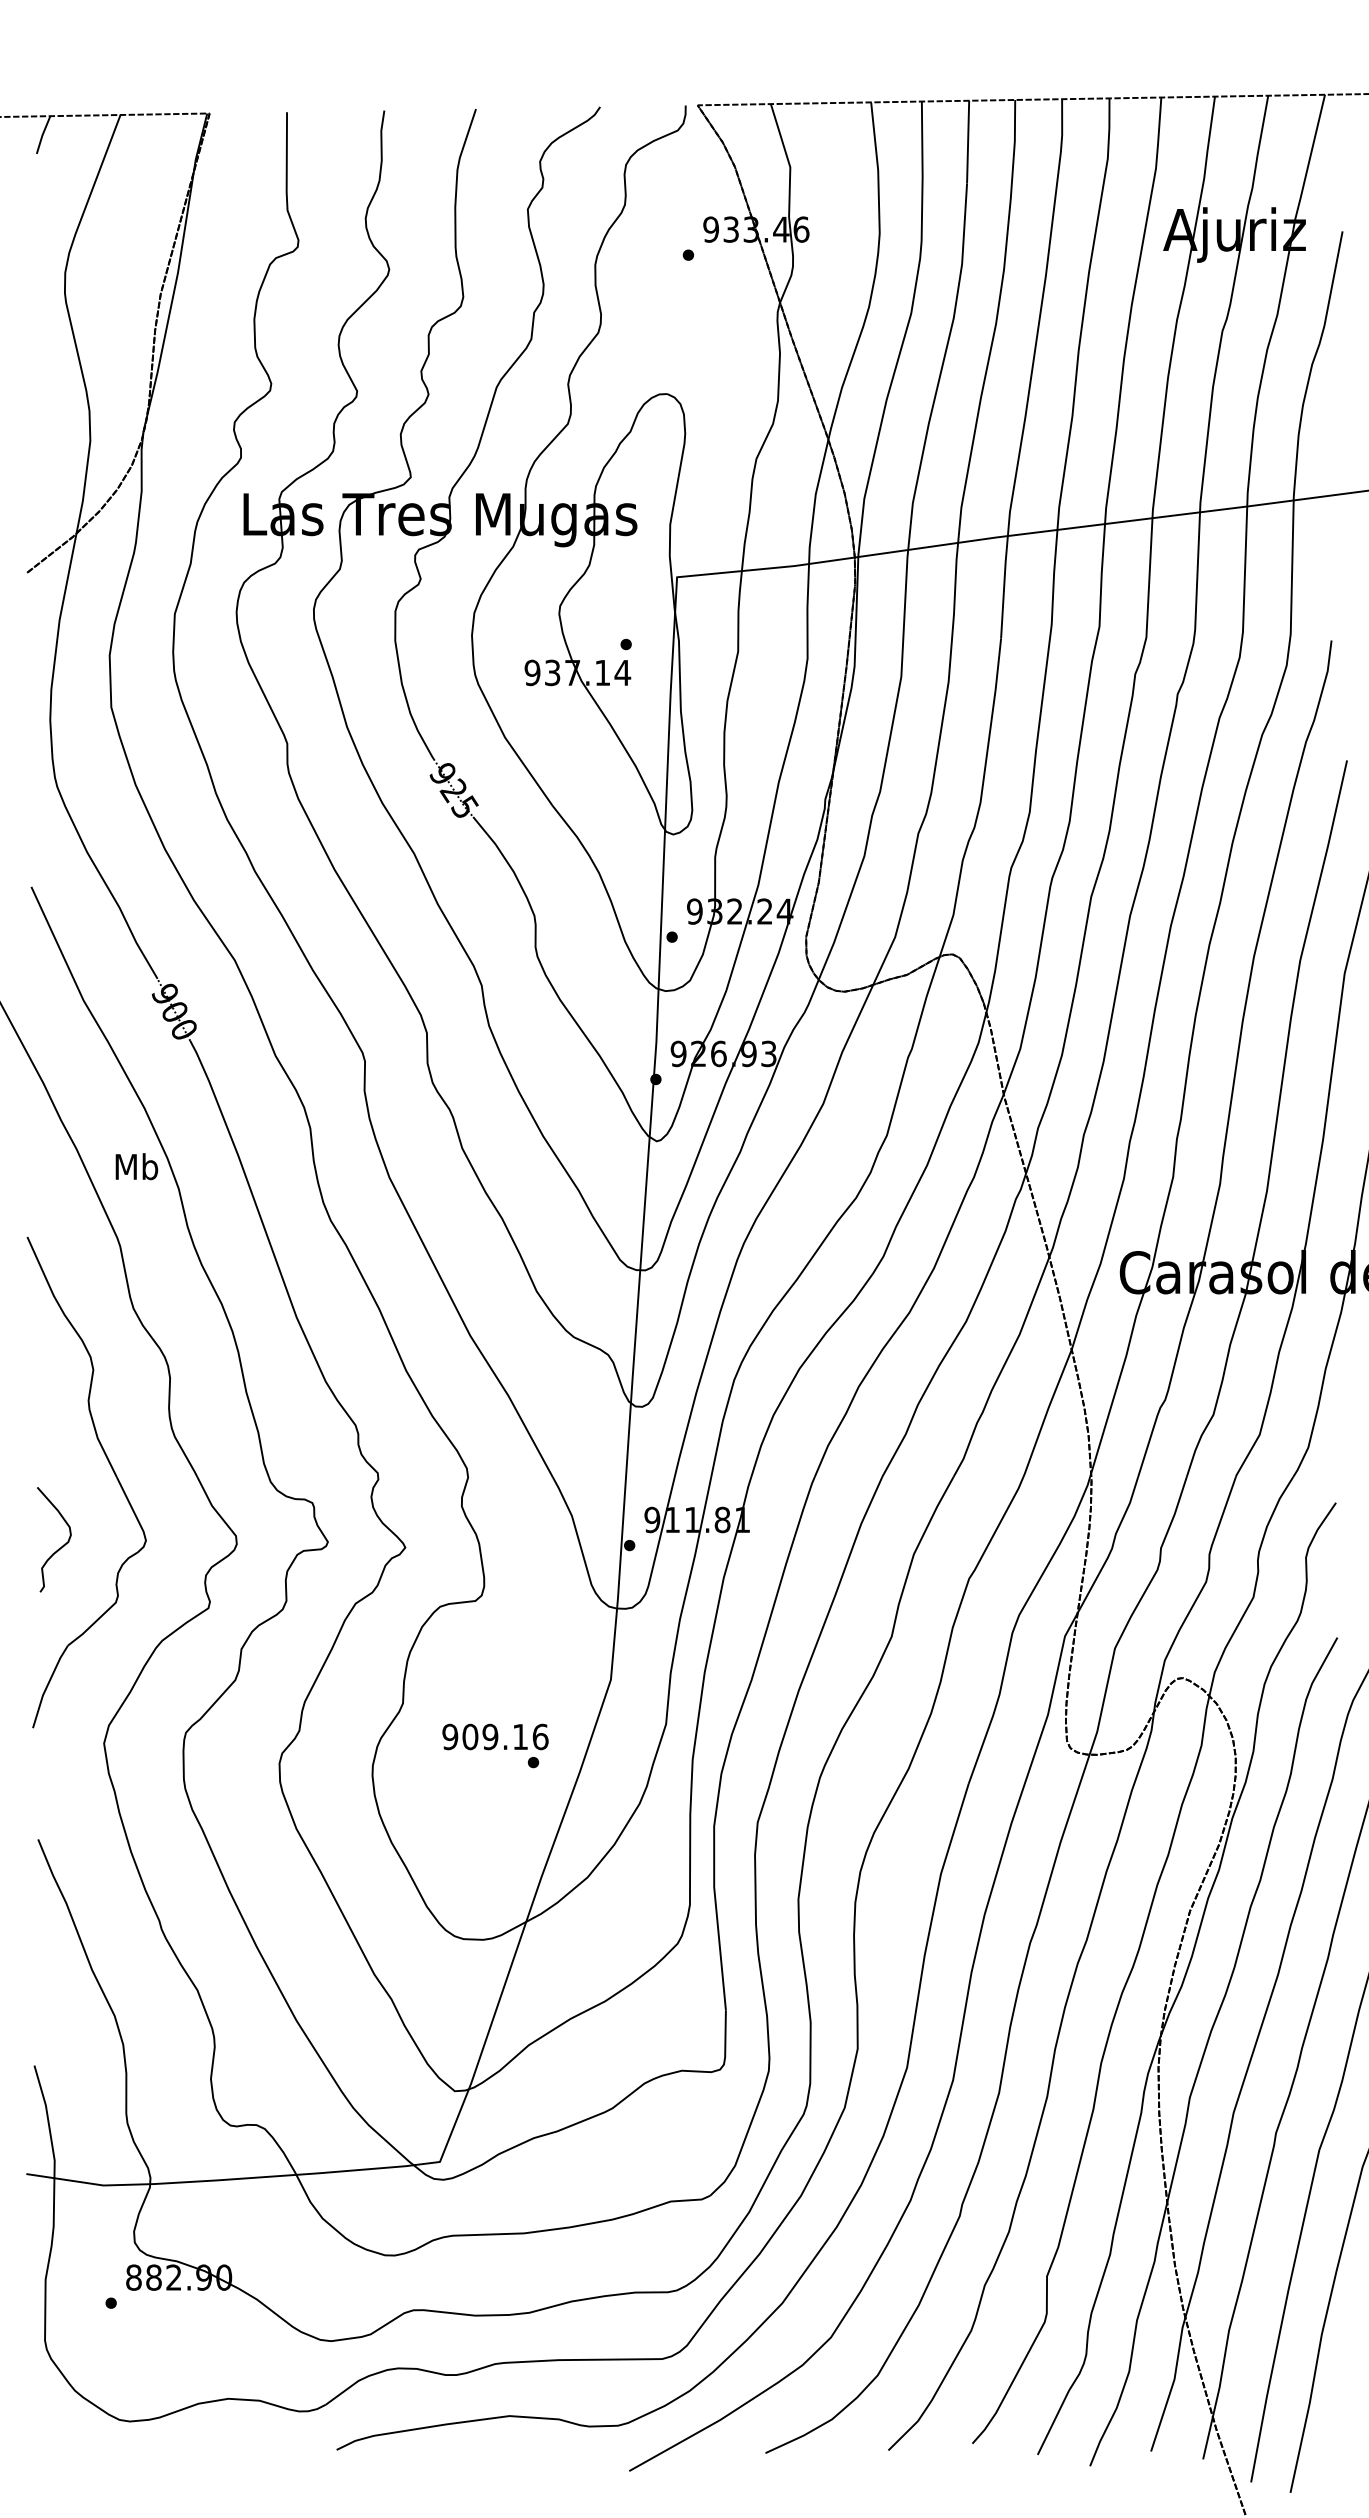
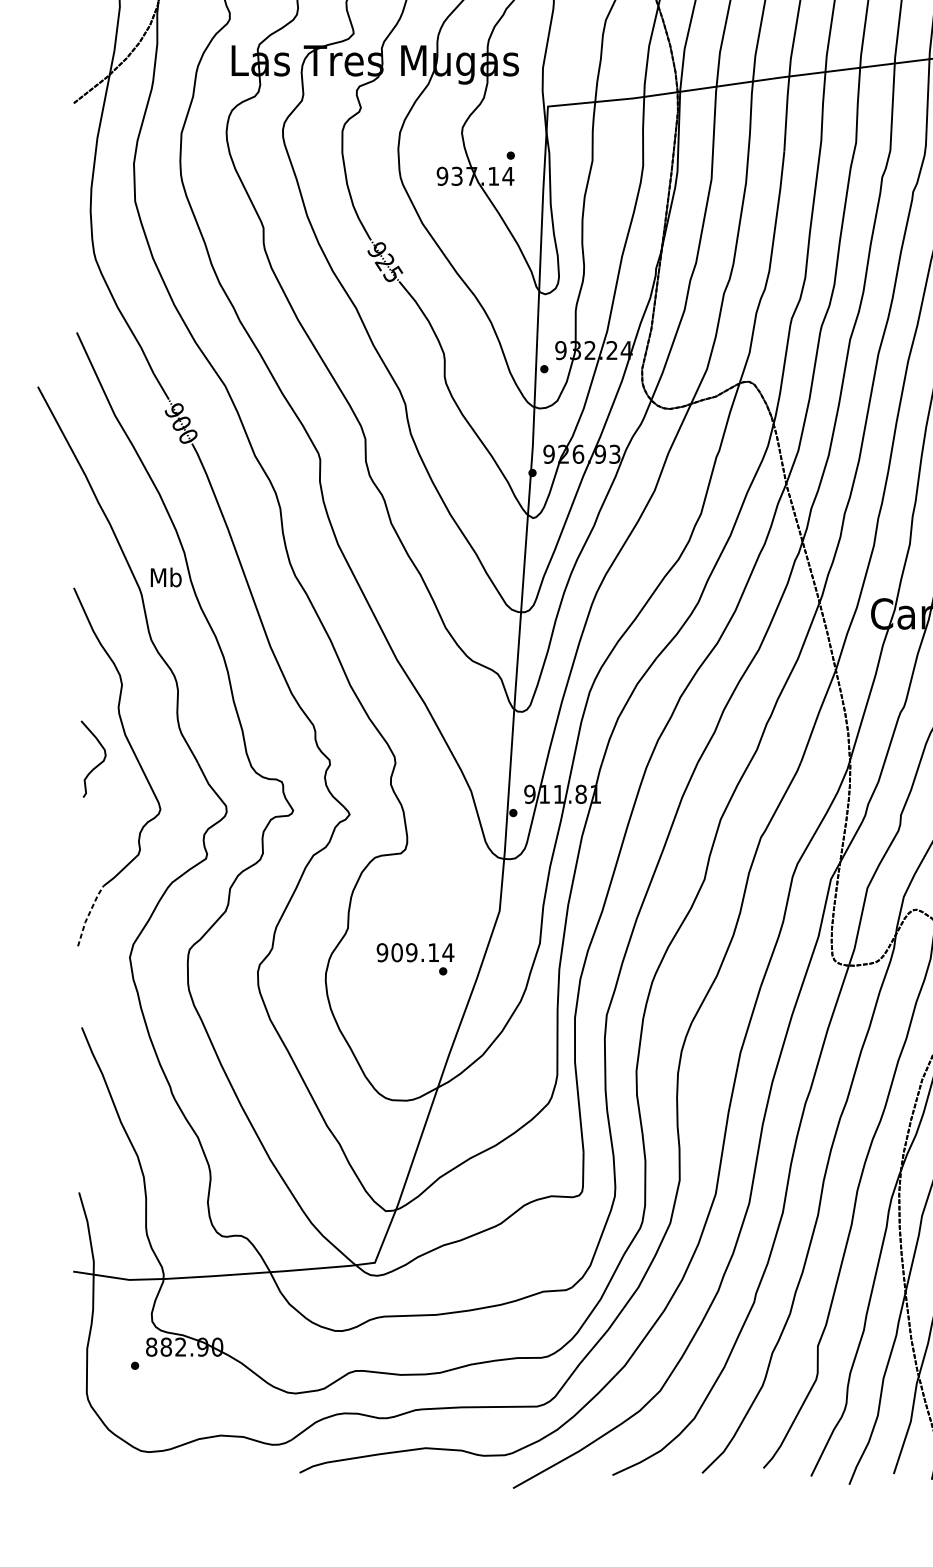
text: (136, 1166) -> (165, 577), moved
curve: (58, 1548) -> (96, 765), moved
line: (47, 1685) -> (88, 915), solid -> dashed
text: (540, 1736) -> (448, 952), 909.16 -> 909.14

